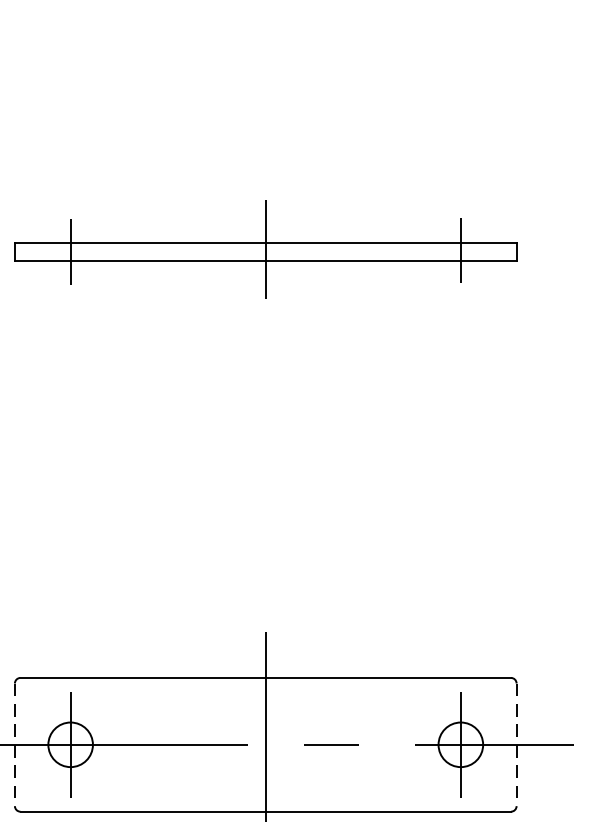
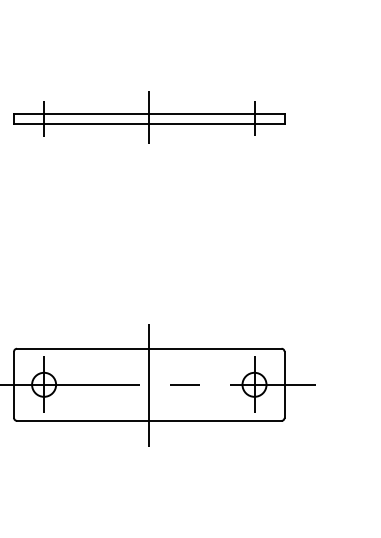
line: (15, 746) -> (14, 385), dashed -> solid
line: (516, 746) -> (284, 385), dashed -> solid

